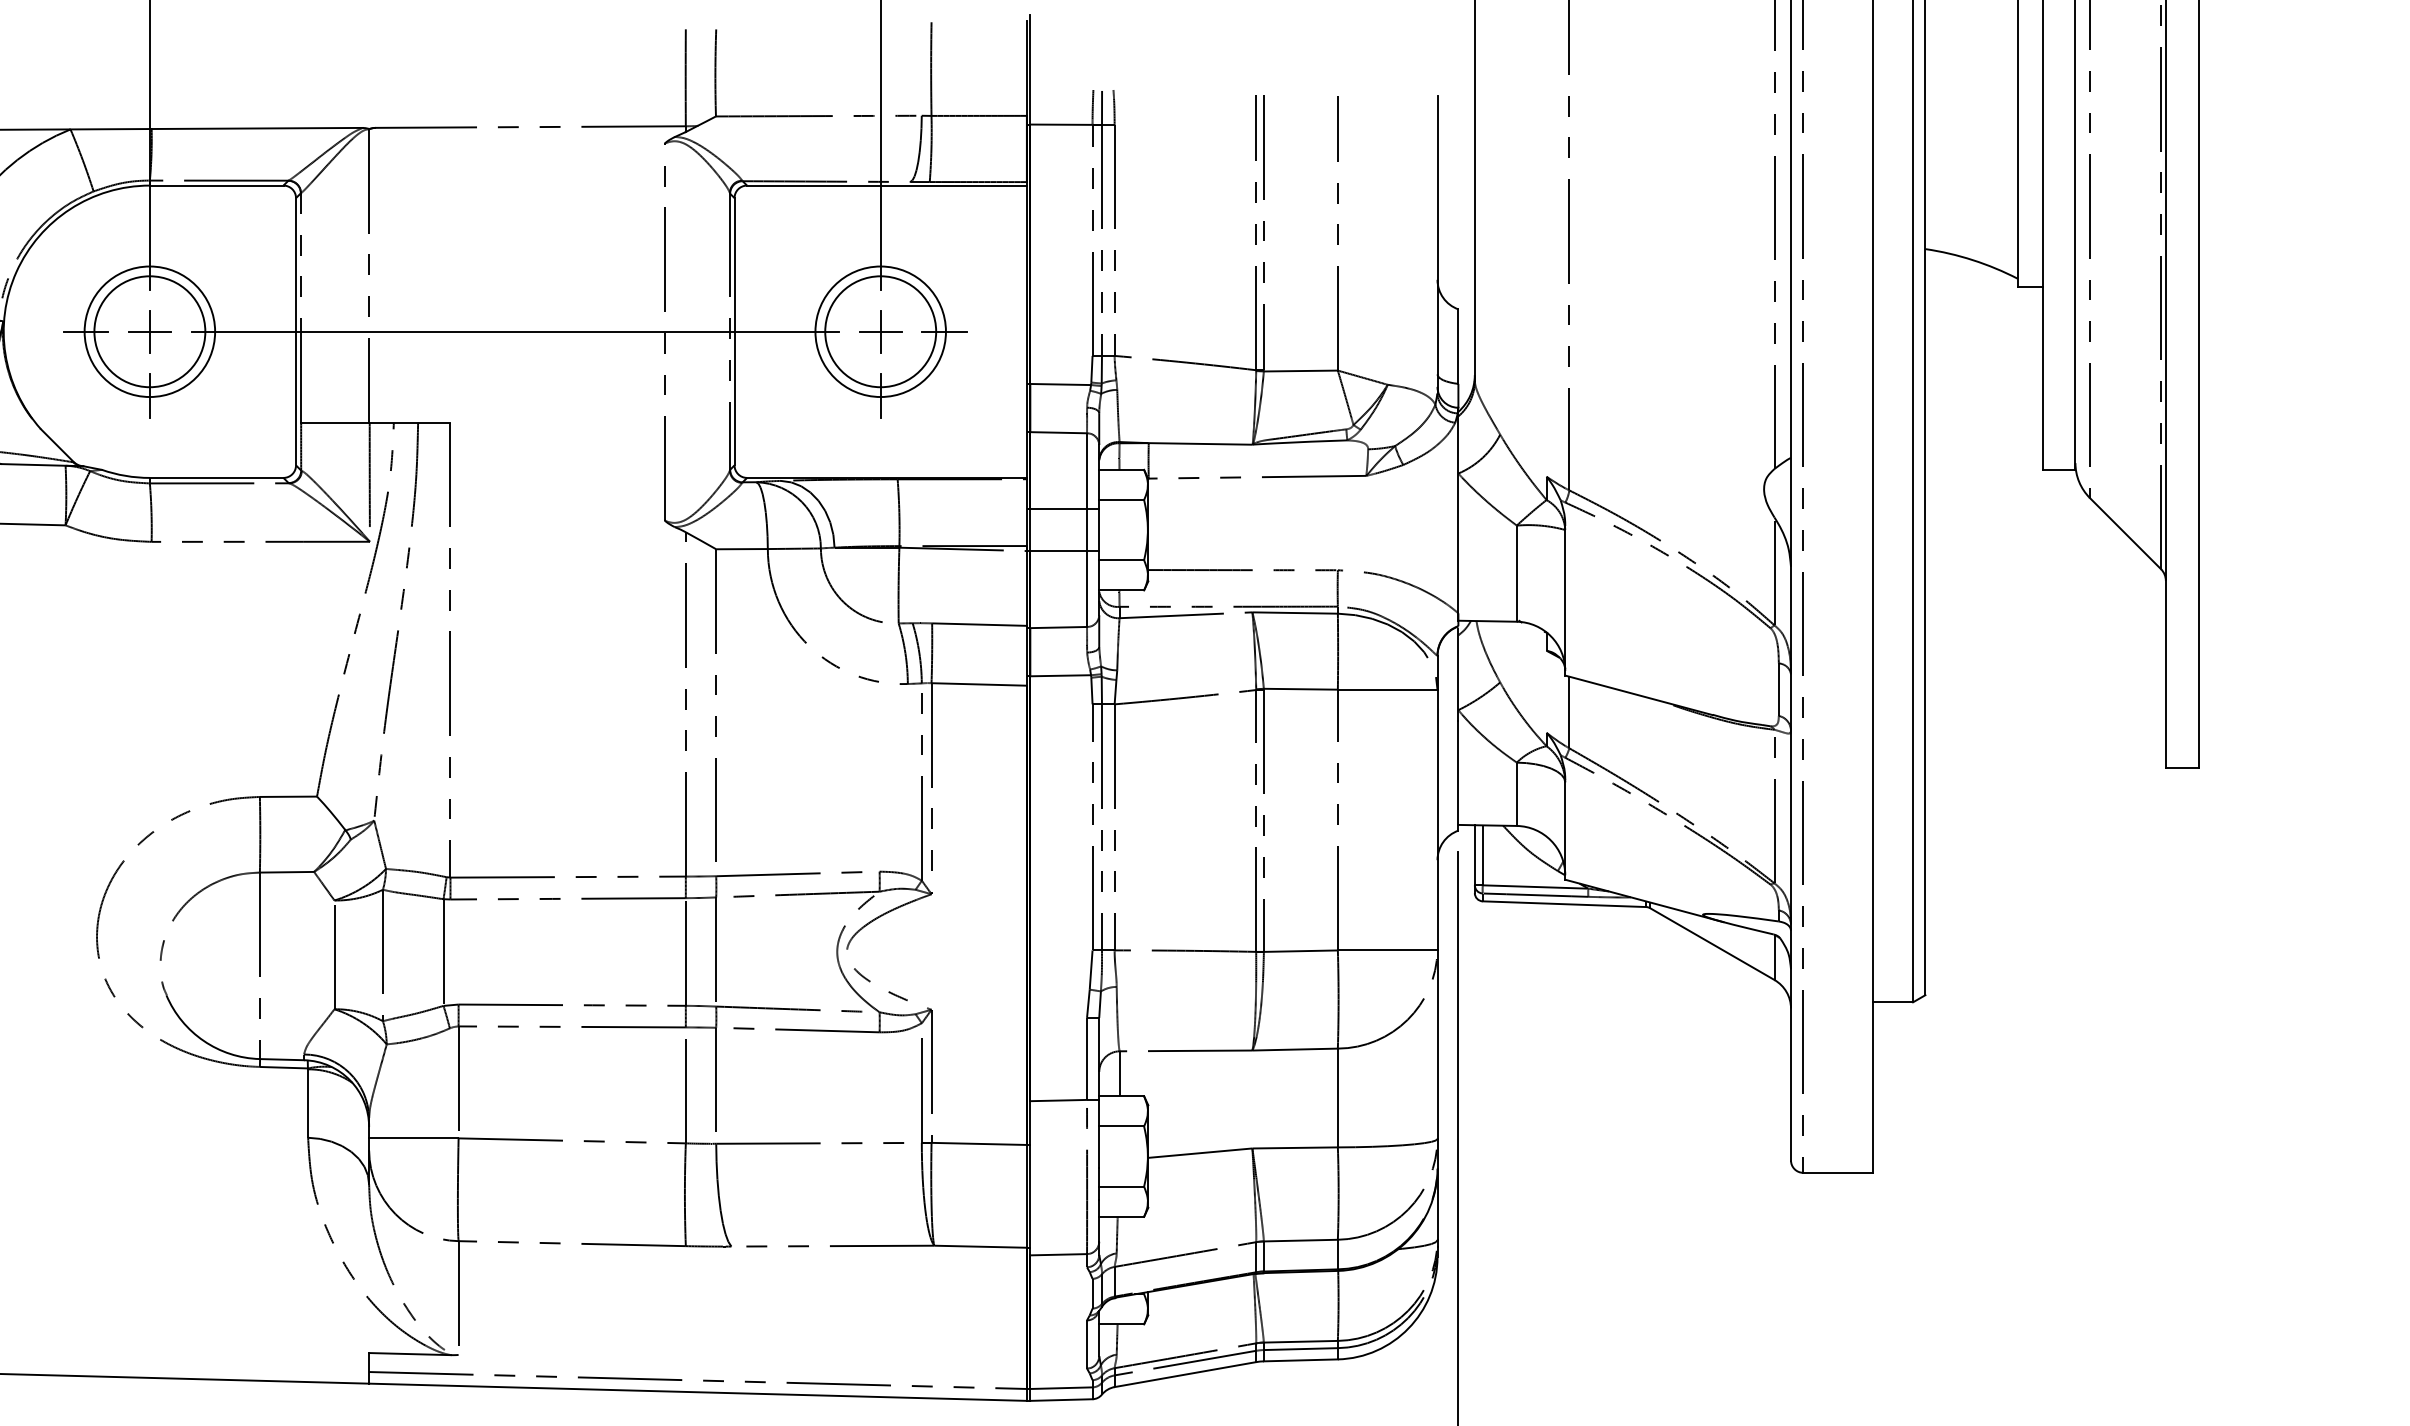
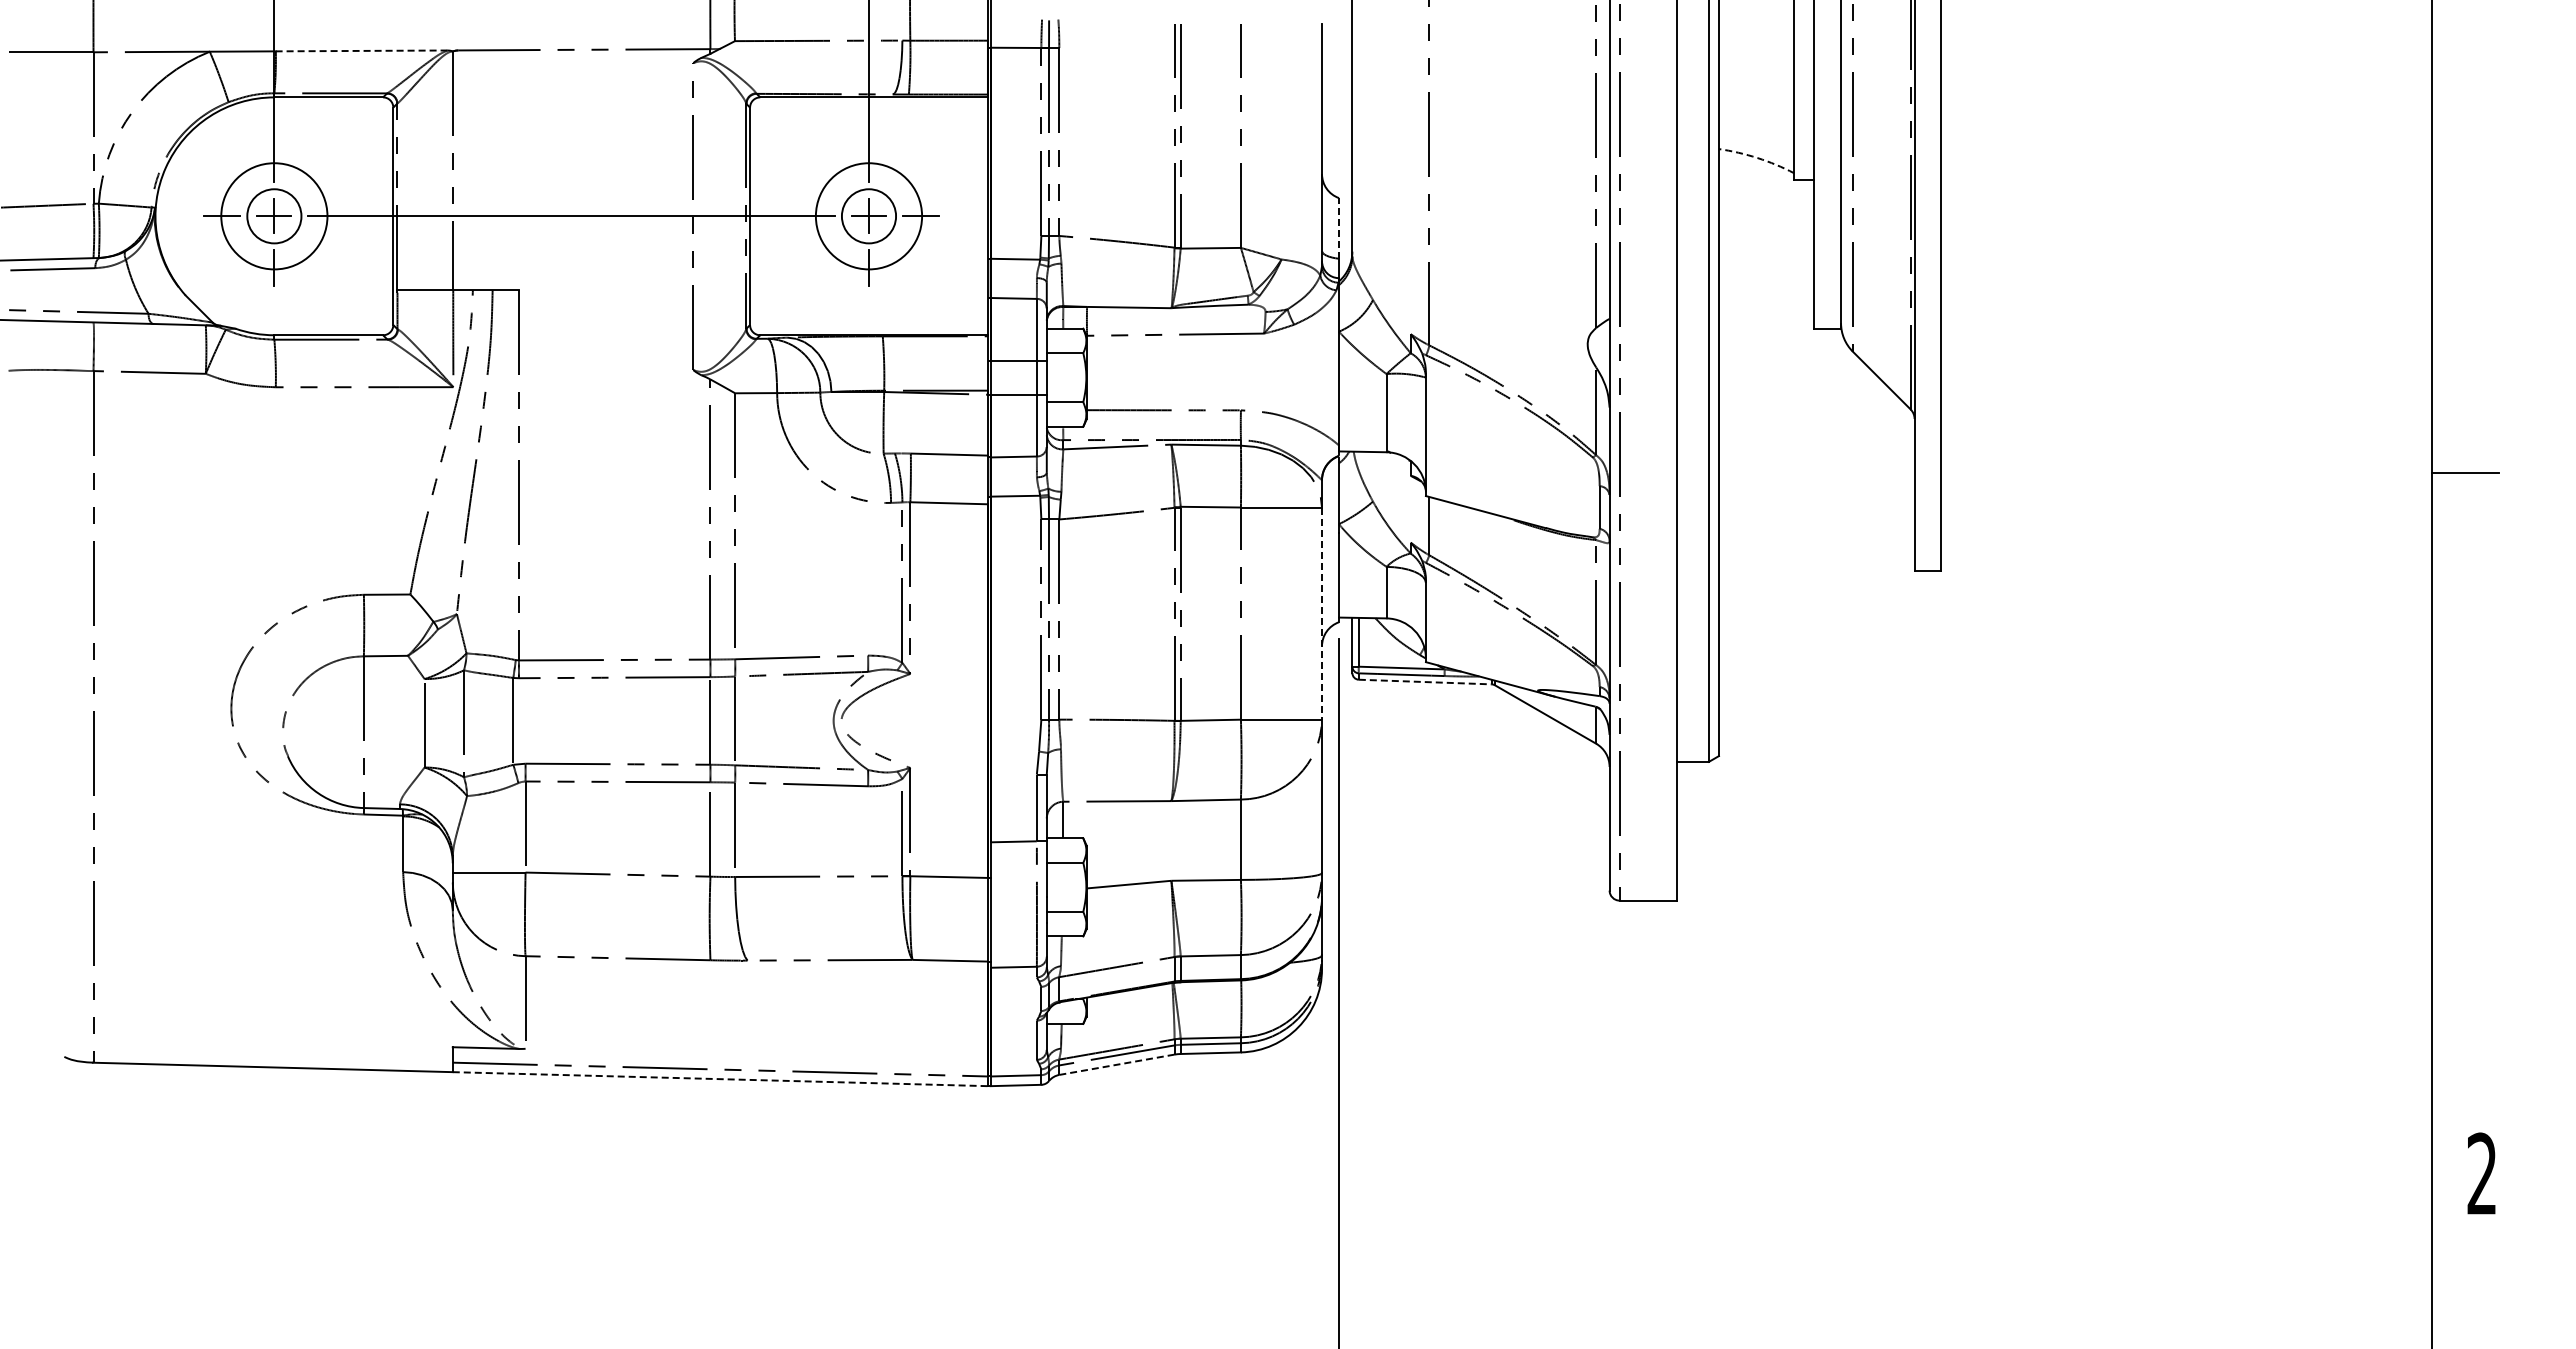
line: (256, 127) -> (361, 50), solid -> dashed
arc: (1972, 260) -> (1757, 158), solid -> dashed
circle: (150, 331) -> (274, 216), size x0.6
circle: (880, 331) -> (868, 216), size x0.6
line: (1459, 345) -> (1339, 227), solid -> dashed
line: (1438, 821) -> (1322, 614), solid -> dashed
line: (1564, 904) -> (1425, 682), solid -> dashed
line: (1186, 1374) -> (1117, 1064), solid -> dashed
line: (698, 1392) -> (720, 1079), solid -> dashed

